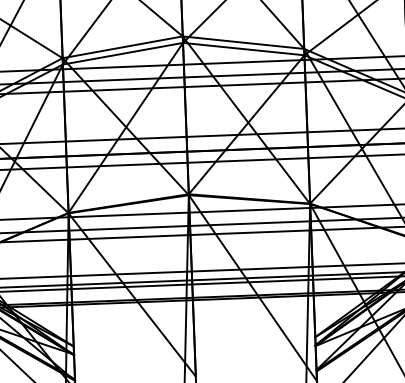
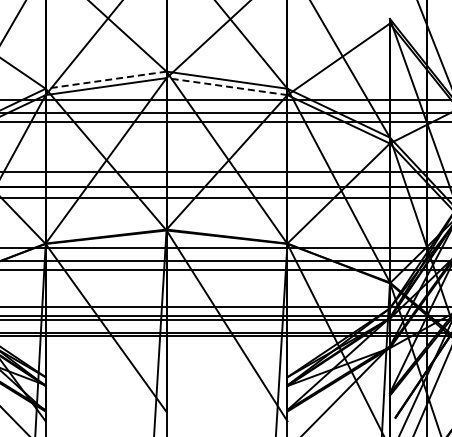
line: (122, 47) -> (105, 80), solid -> dashed
line: (243, 49) -> (226, 86), solid -> dashed

